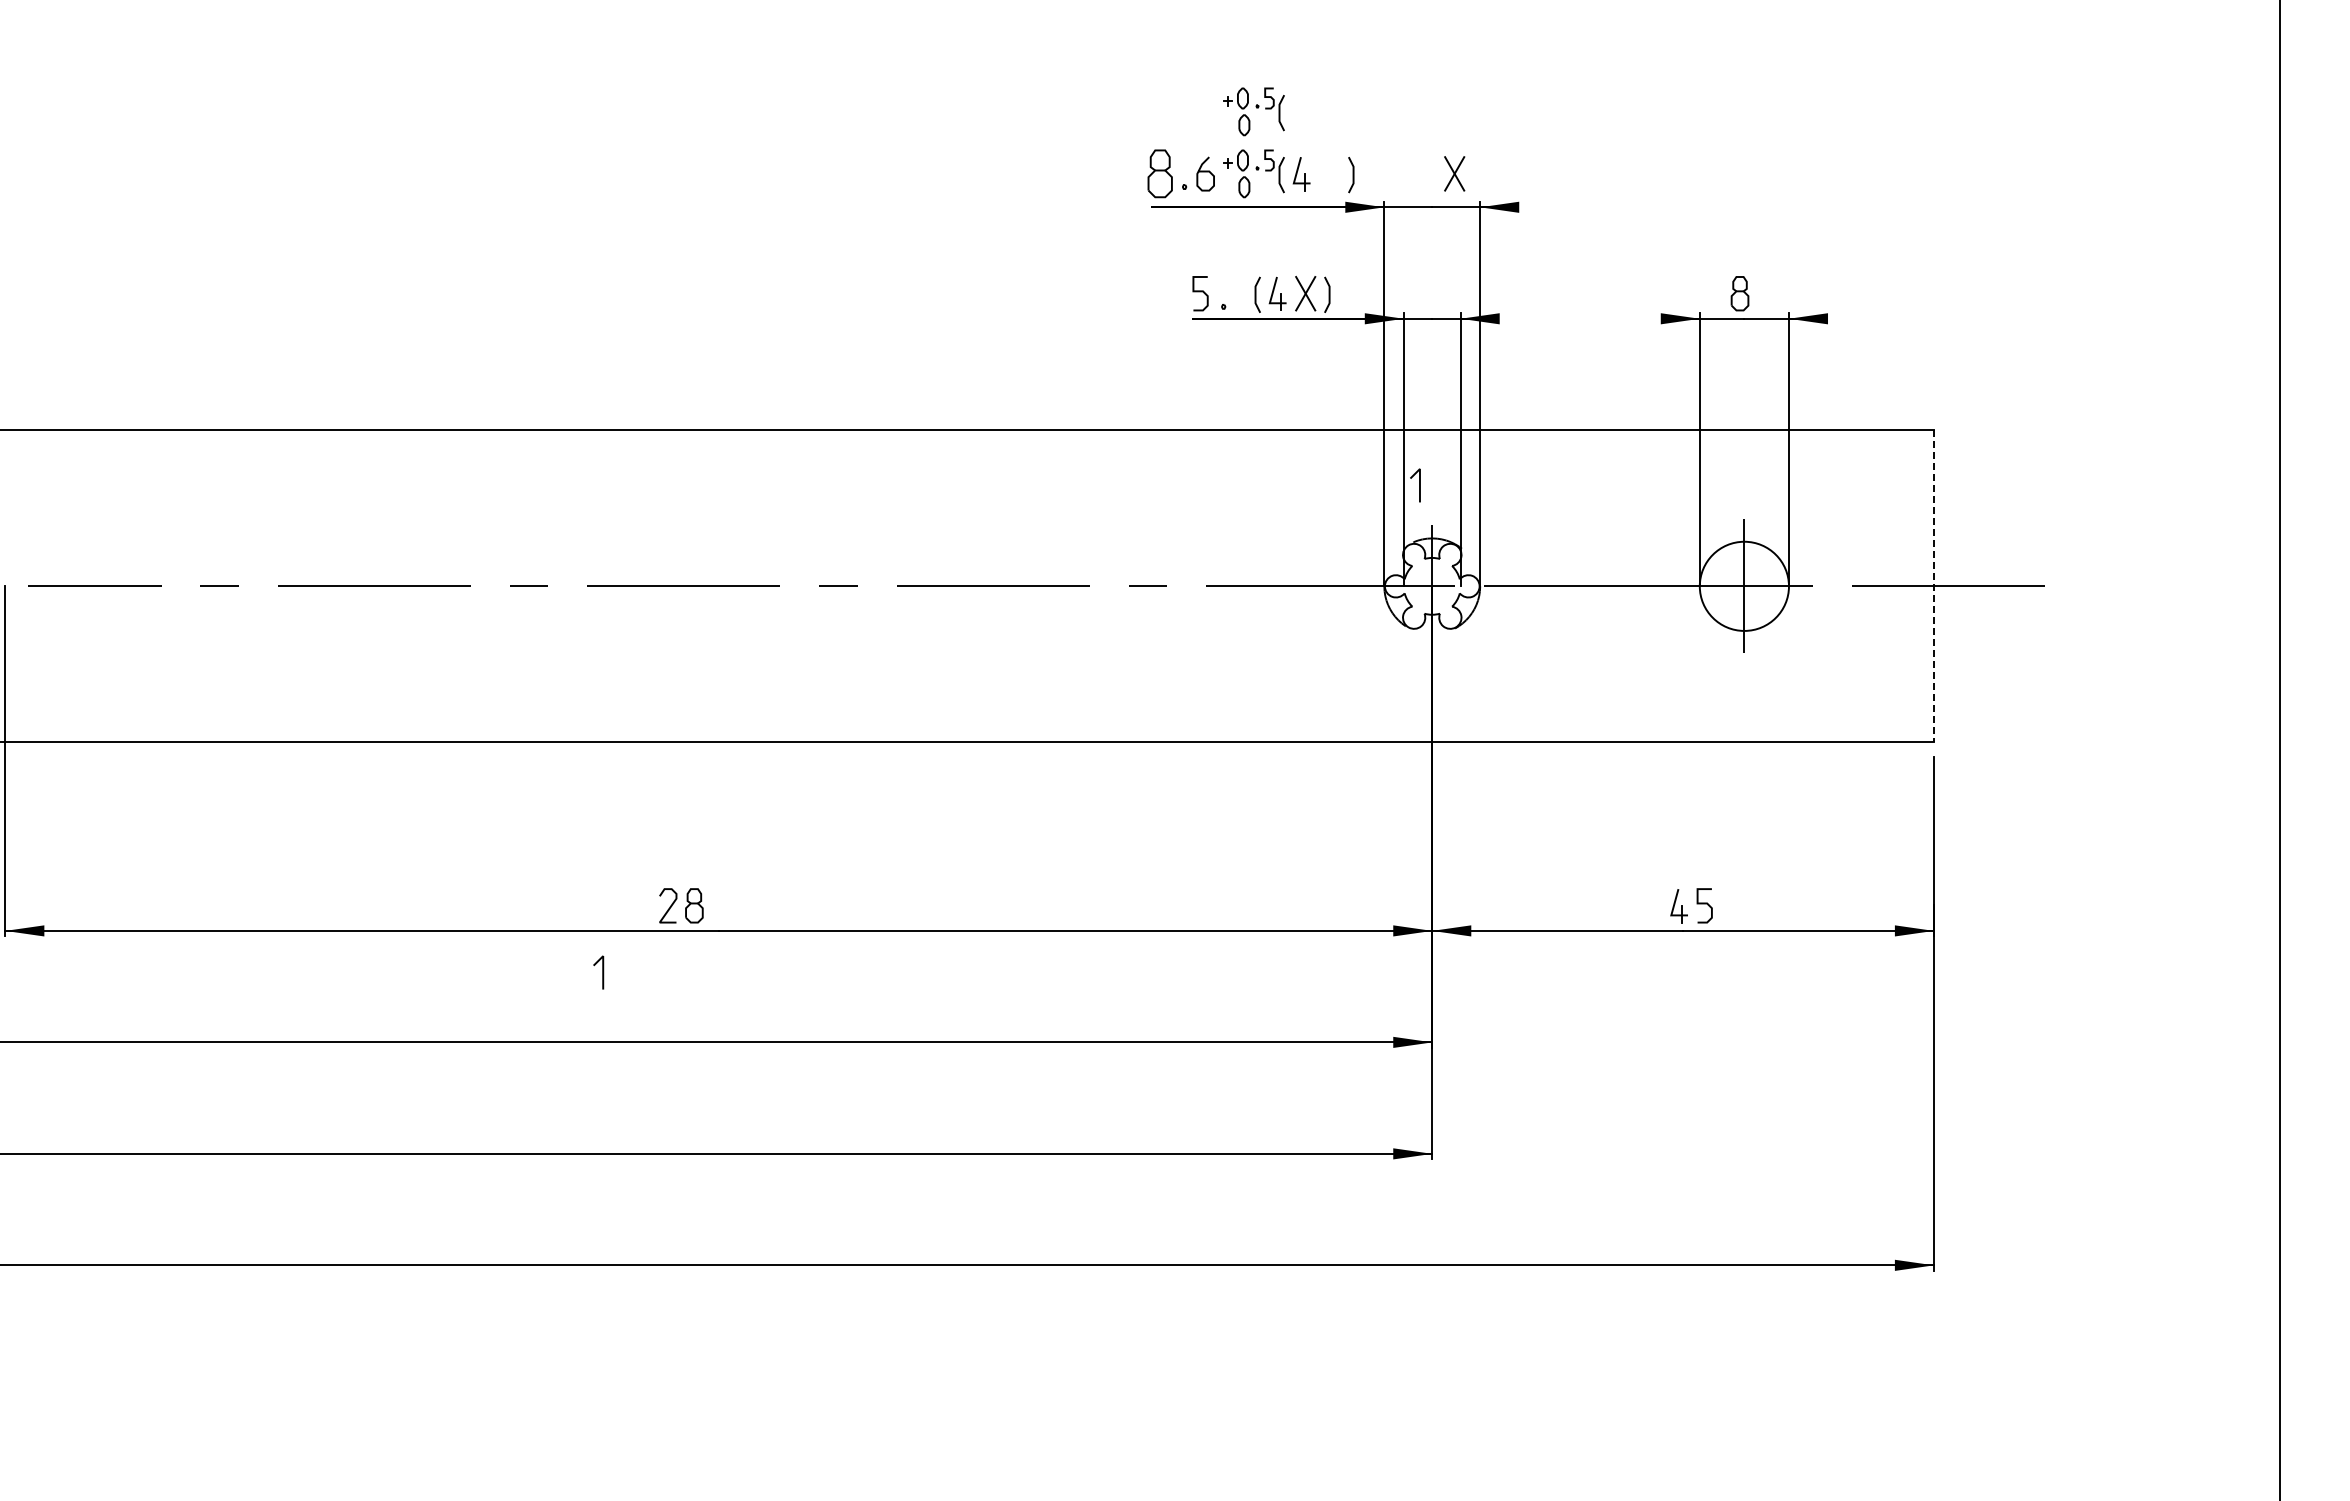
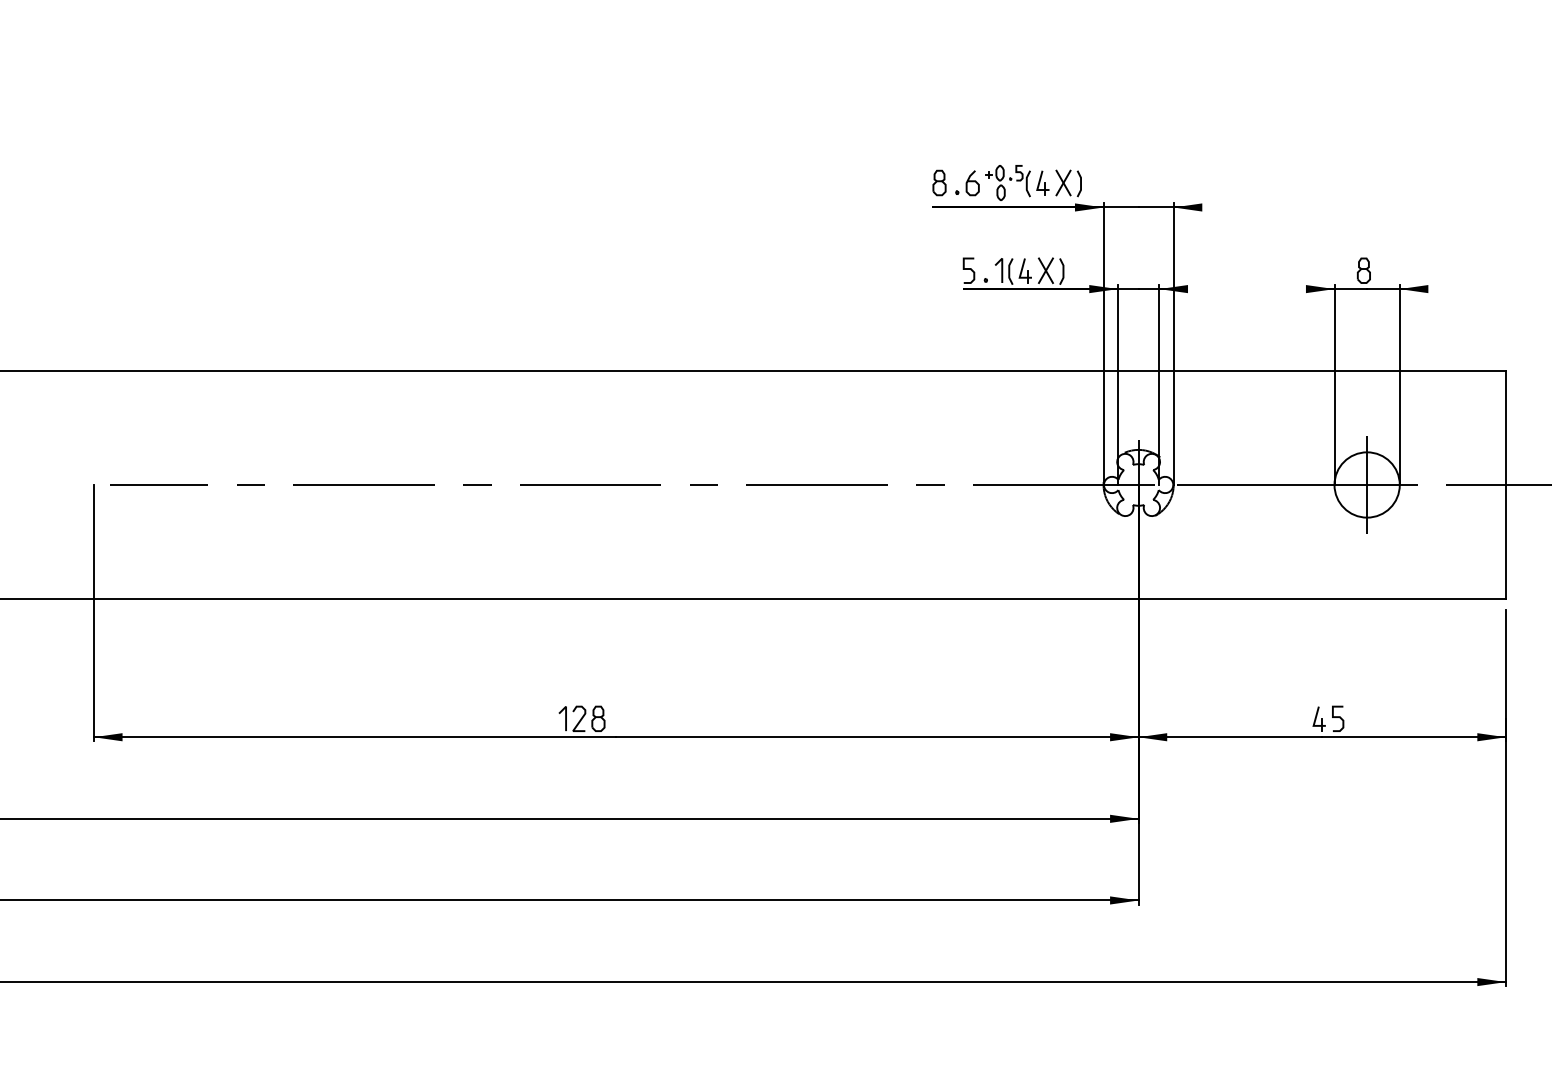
part: (1253, 111) -> (1007, 137), removed
part: (1160, 173) -> (939, 182), size x0.71
part: (1454, 173) -> (1063, 182), moved
line: (1419, 485) -> (1001, 270), moved
line: (1933, 586) -> (1505, 485), dashed -> solid
line: (602, 972) -> (565, 718), moved

